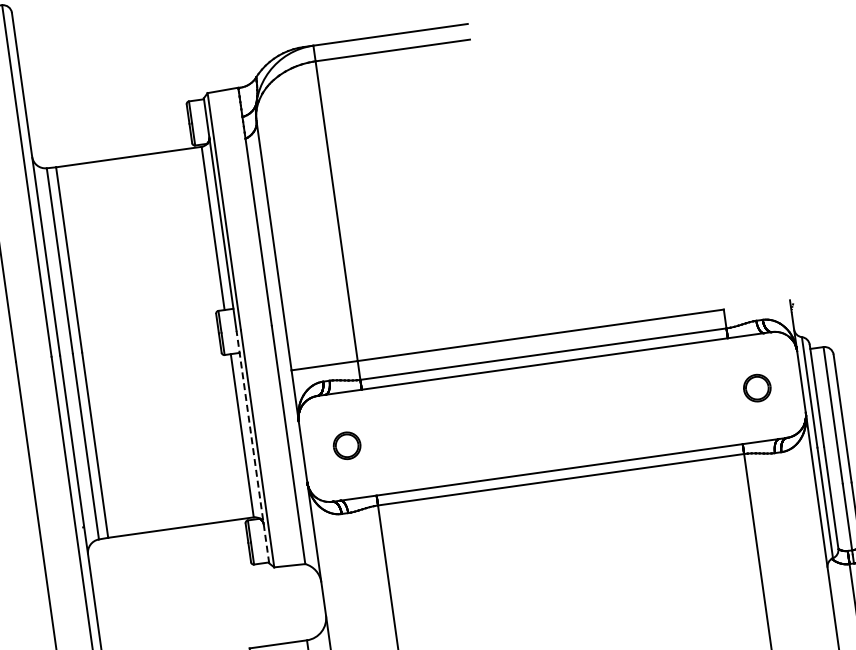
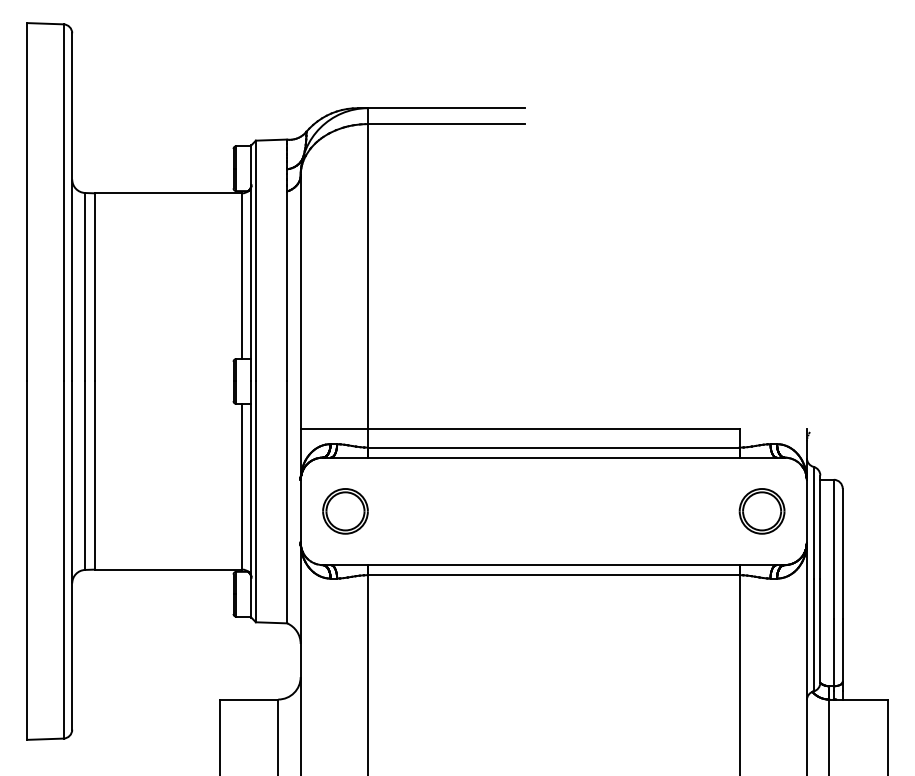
part: (756, 388) -> (761, 511), size x1.67
part: (347, 445) -> (345, 511), size x1.67
line: (252, 447) -> (251, 499), dashed -> solid

